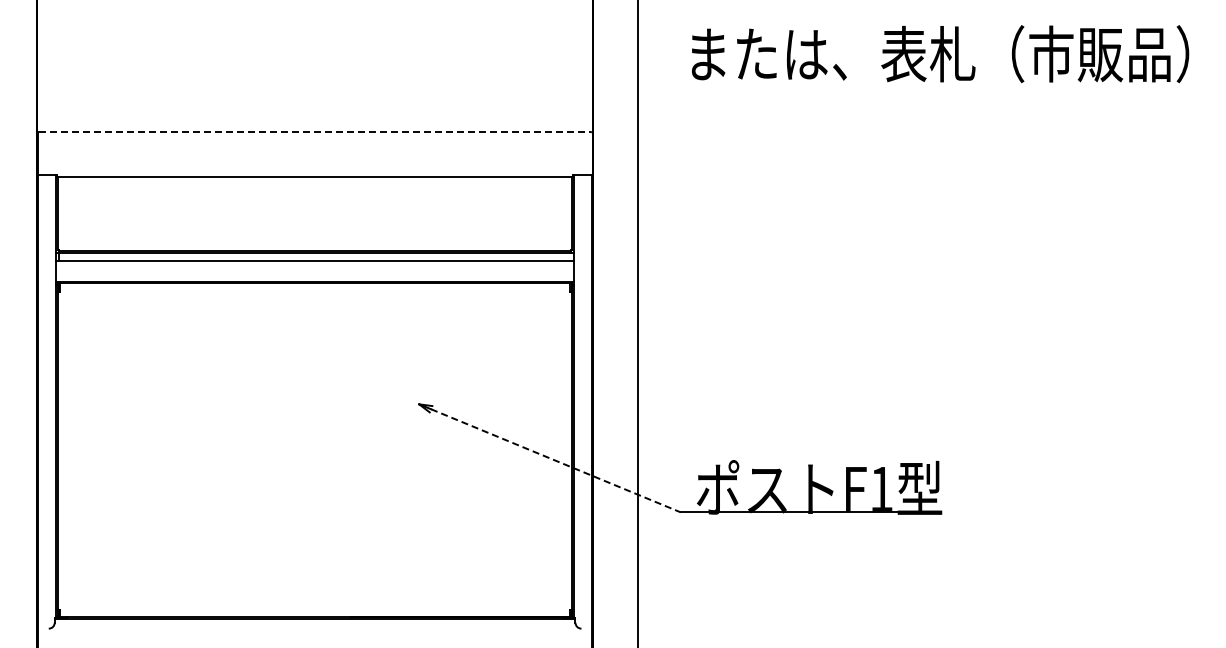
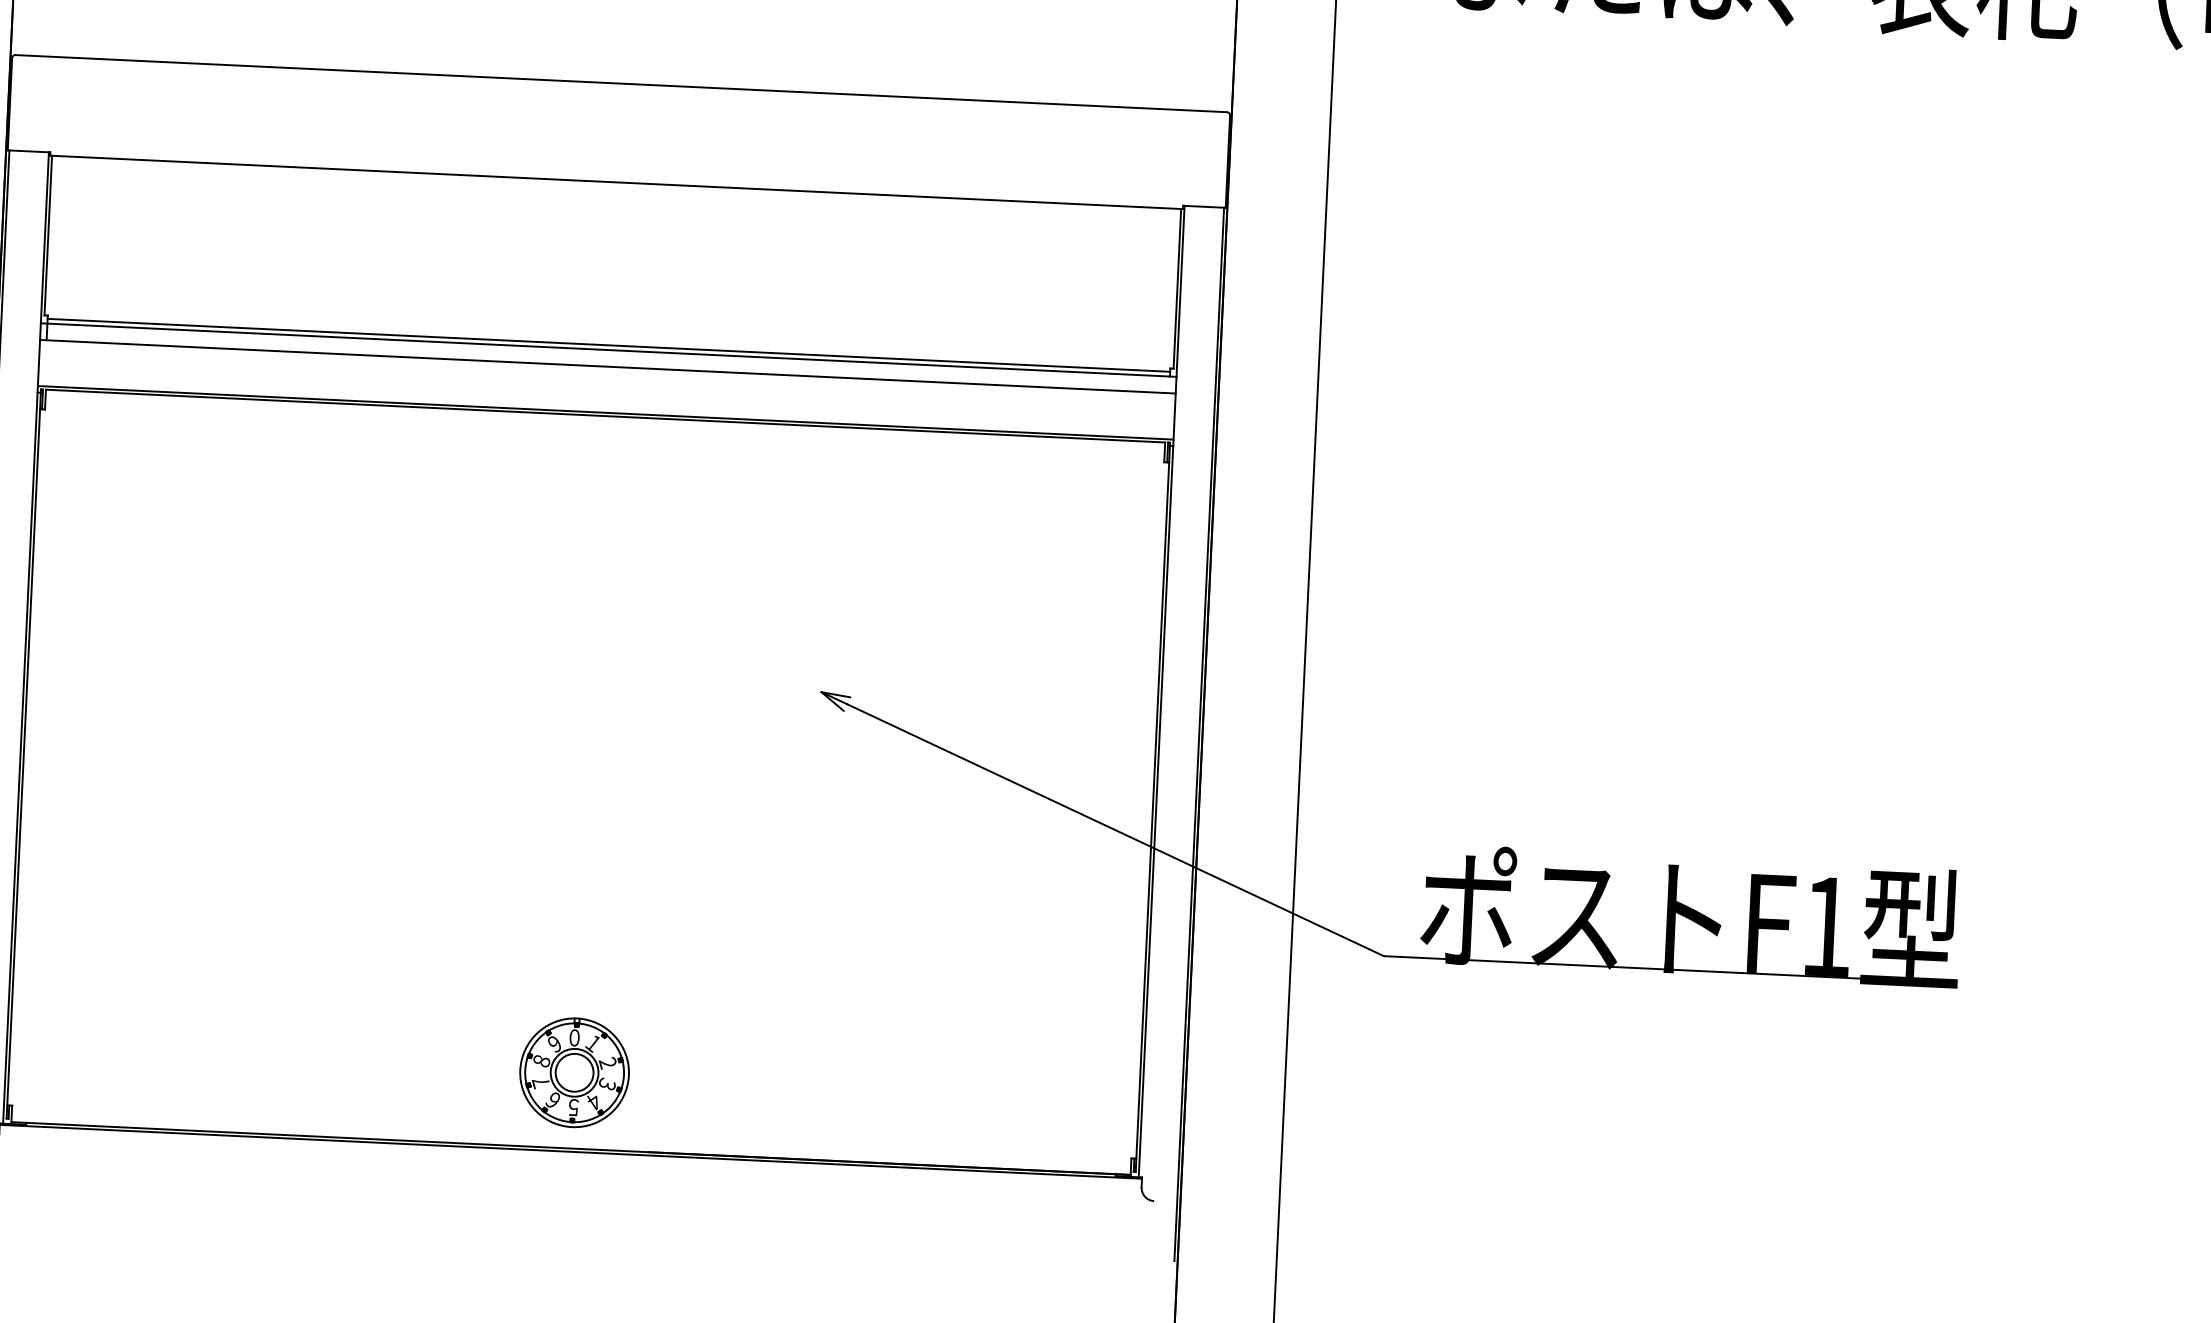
line: (315, 131) -> (622, 82), dashed -> solid
line: (556, 460) -> (1116, 829), dashed -> solid
part: (314, 582) -> (573, 1072), added

